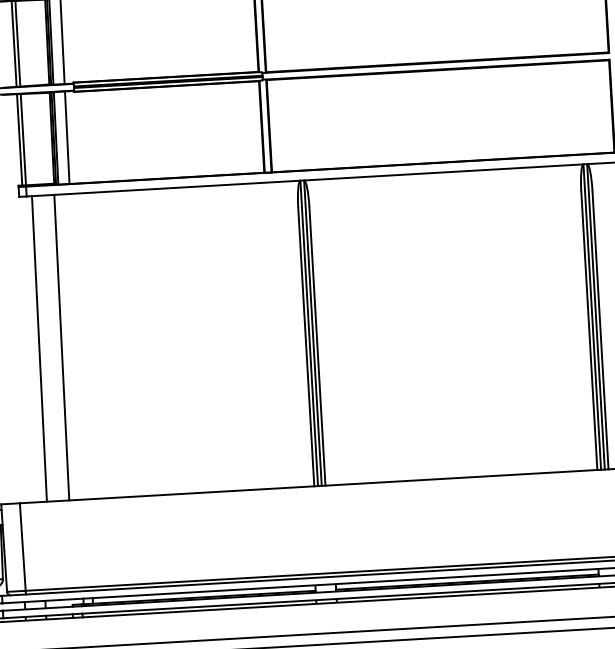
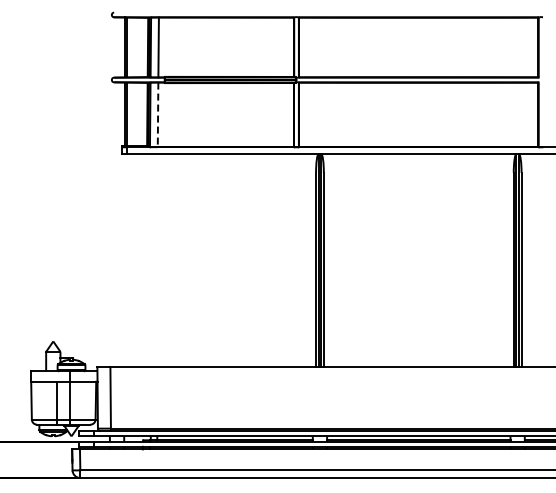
line: (67, 138) -> (158, 115), solid -> dashed
line: (61, 347) -> (145, 260), removed
line: (39, 348) -> (130, 260), removed

